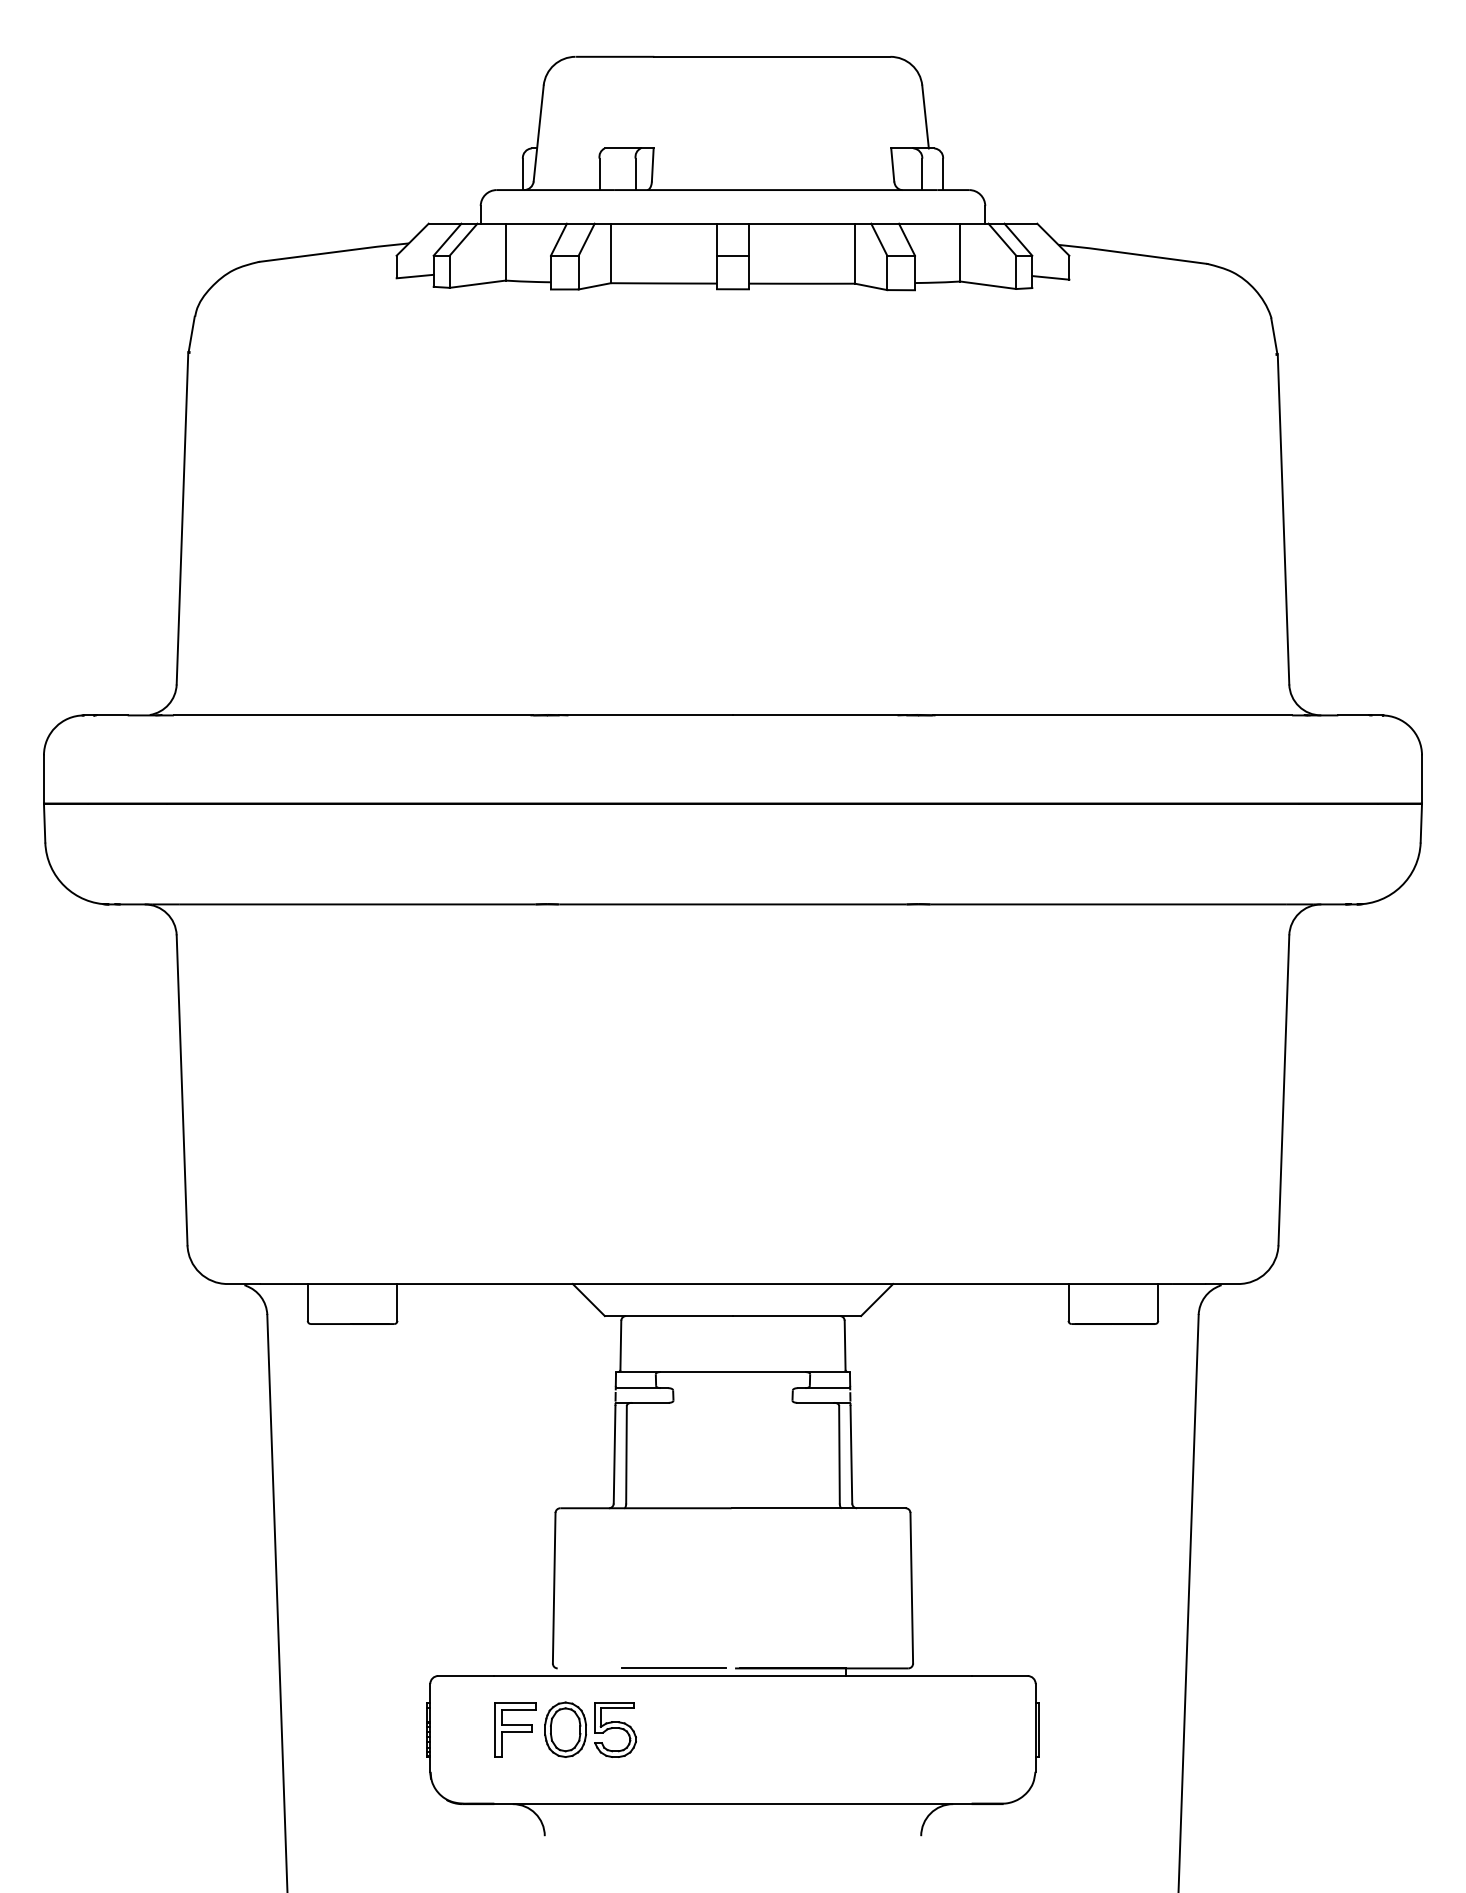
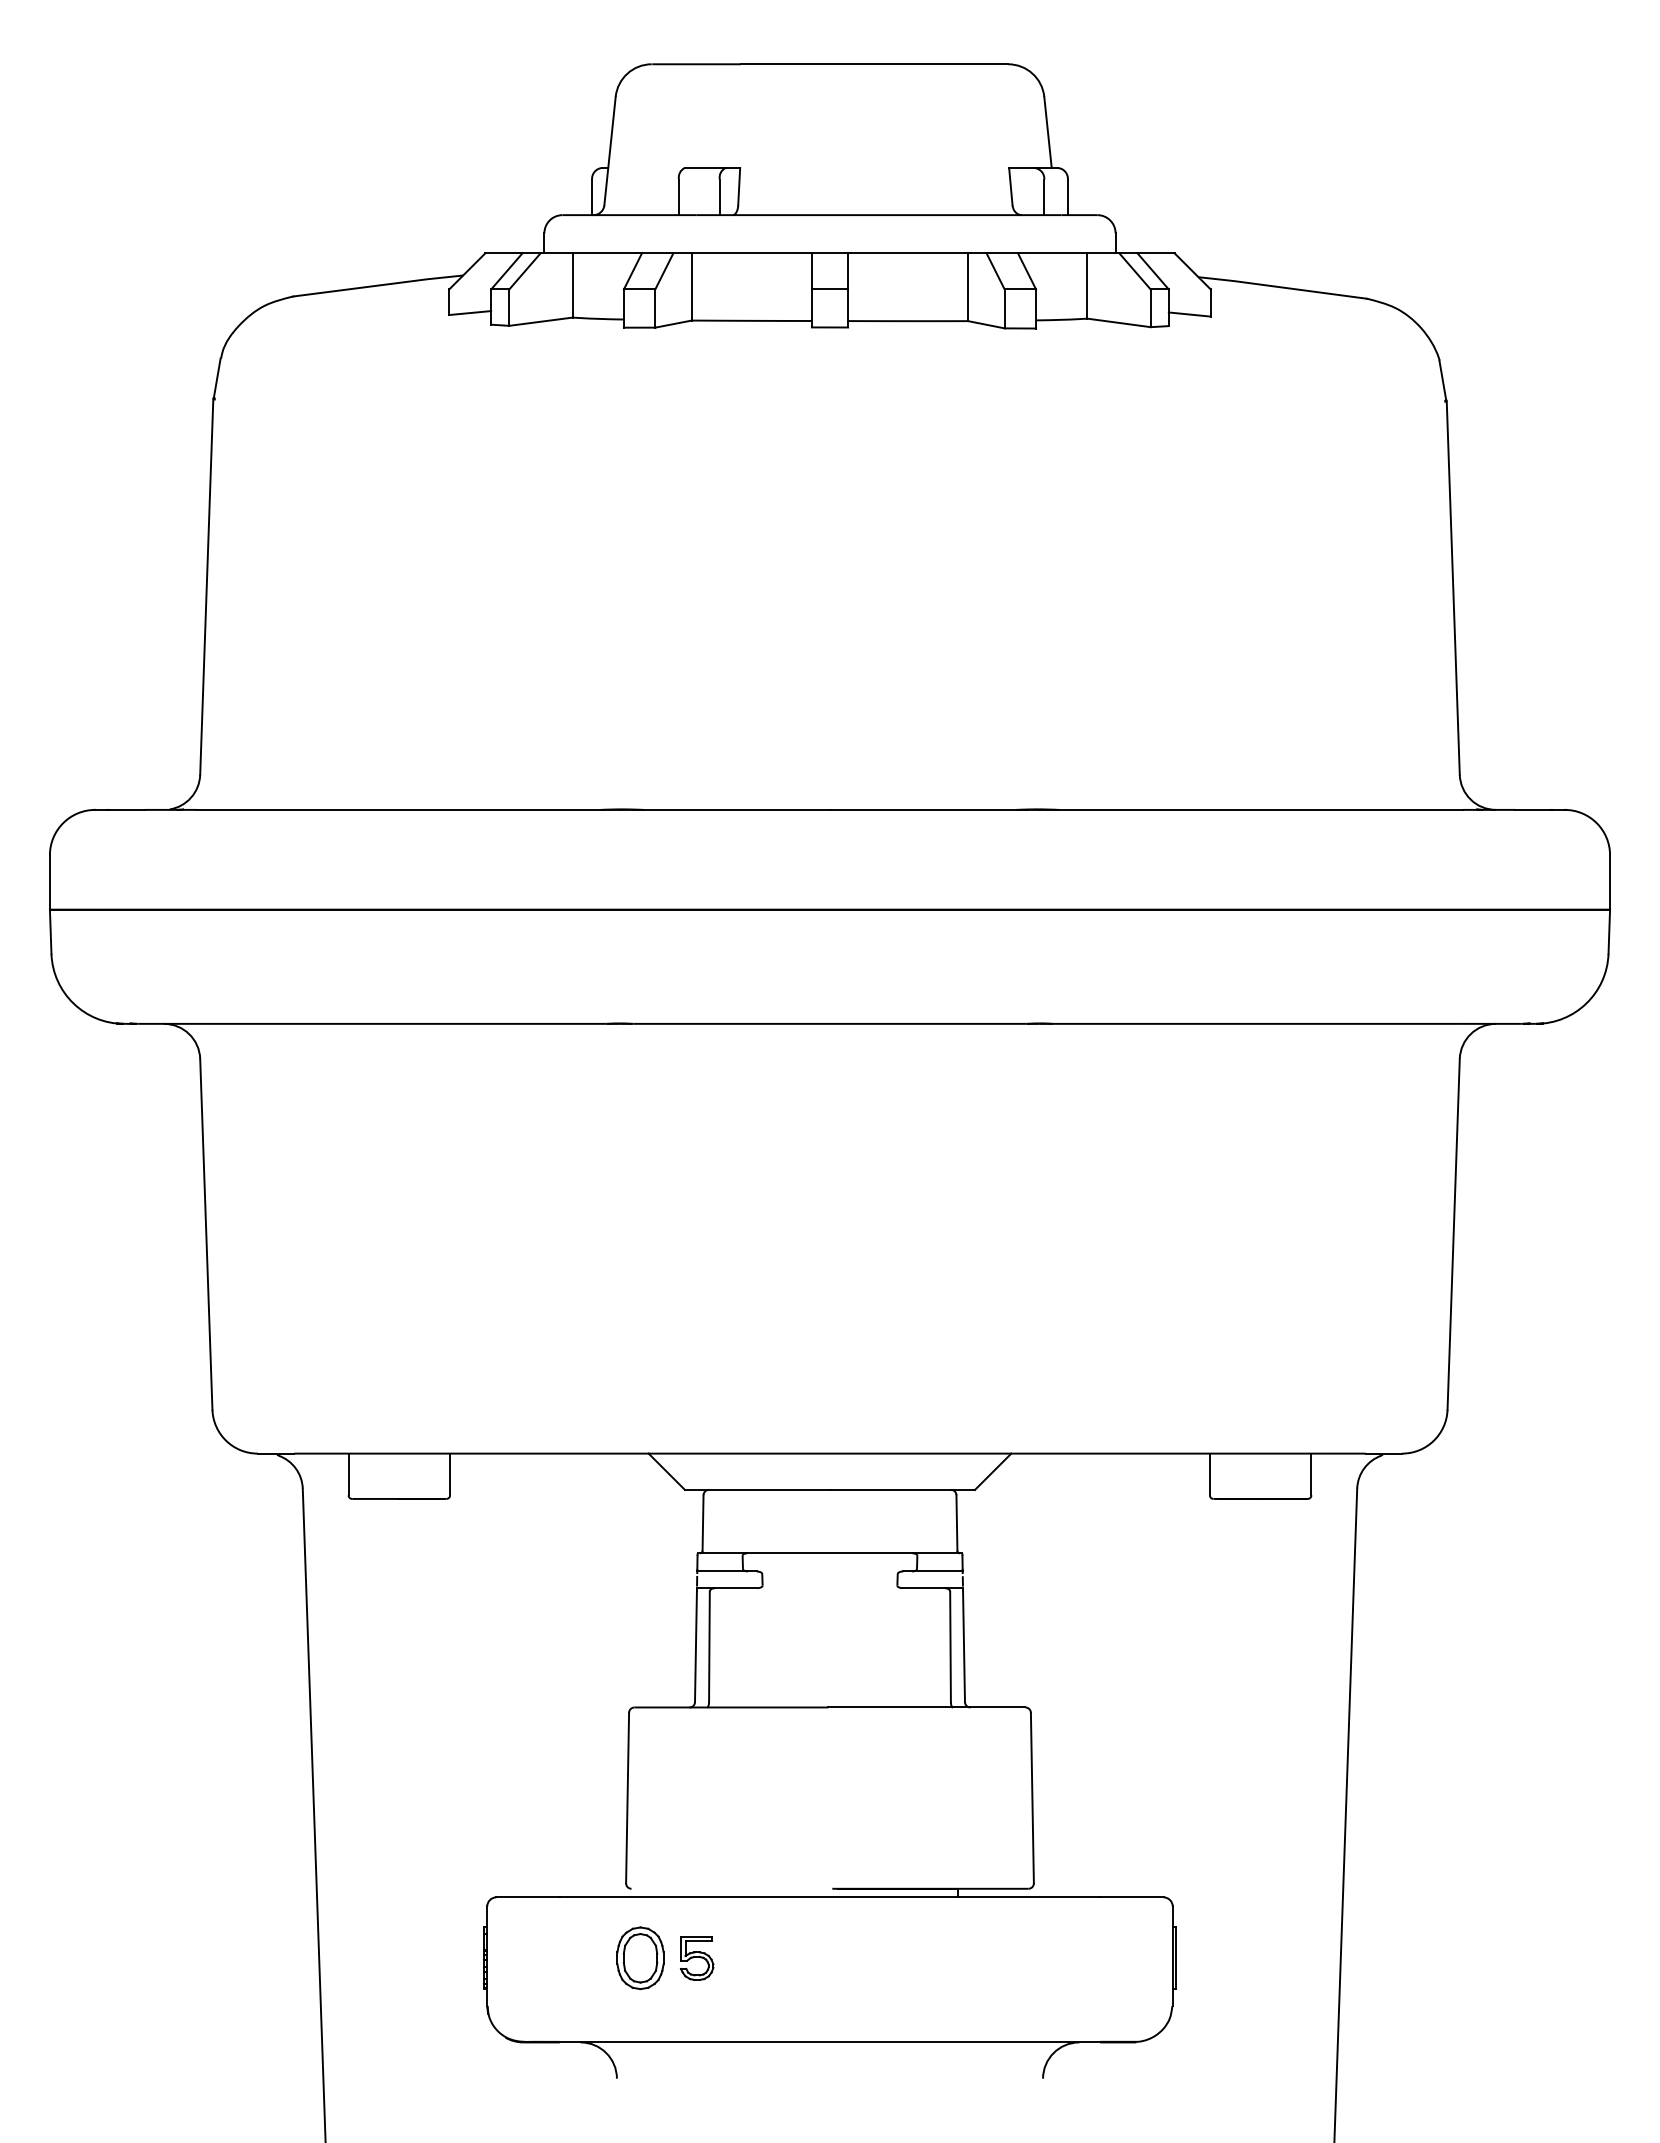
line: (673, 1668) -> (762, 1888), removed
part: (515, 1729) -> (583, 1957), removed
part: (615, 1729) -> (697, 1958), size x0.7

